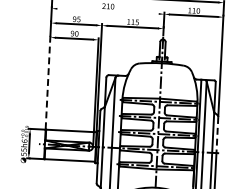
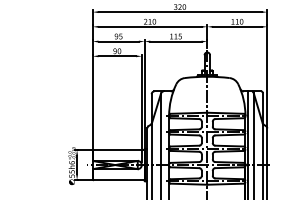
line: (107, 11) -> (149, 26), added
line: (47, 81) -> (92, 101), dashed -> solid
line: (217, 135) -> (267, 147), dashed -> solid

